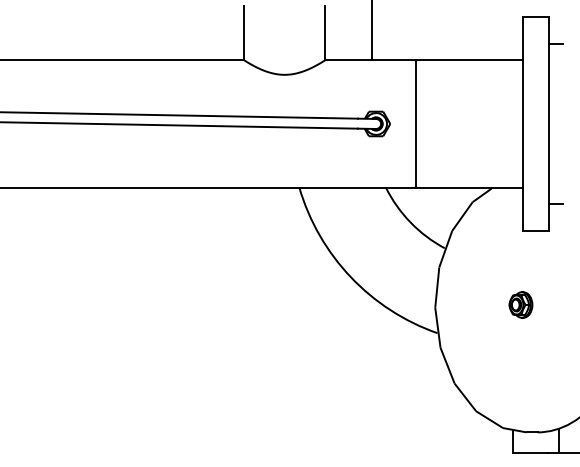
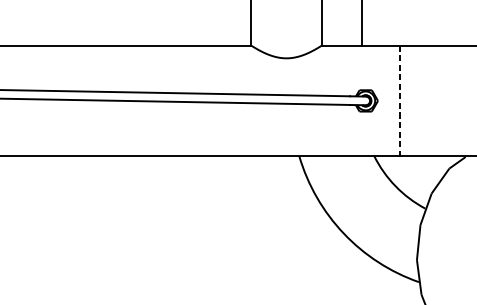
line: (416, 123) -> (400, 100), solid -> dashed

